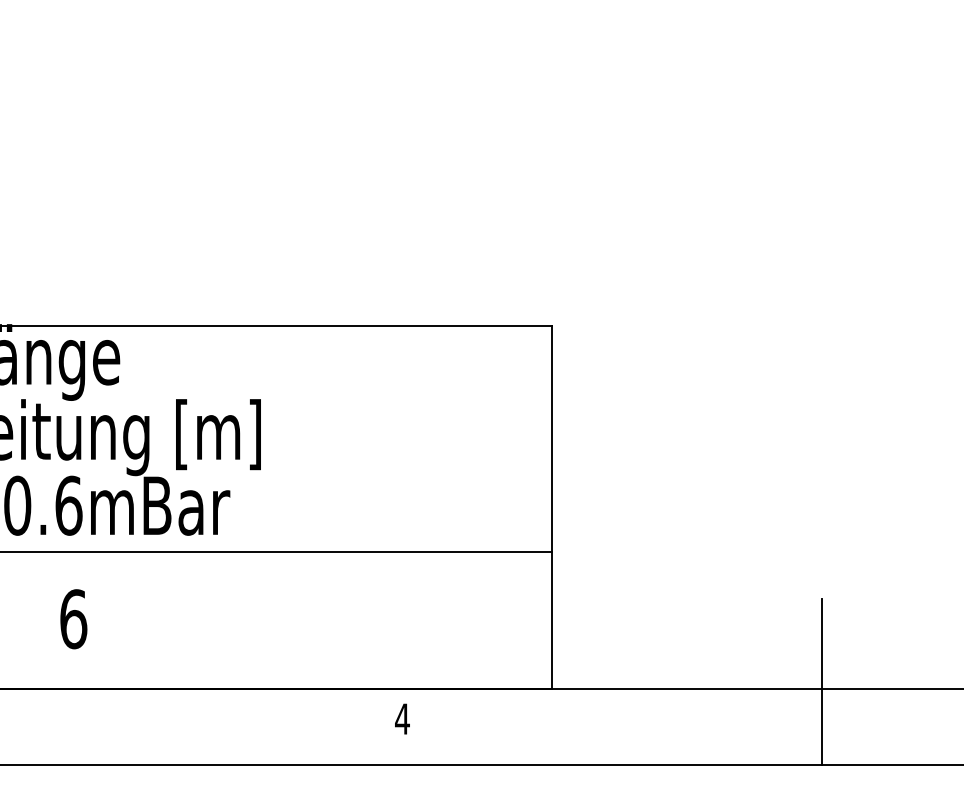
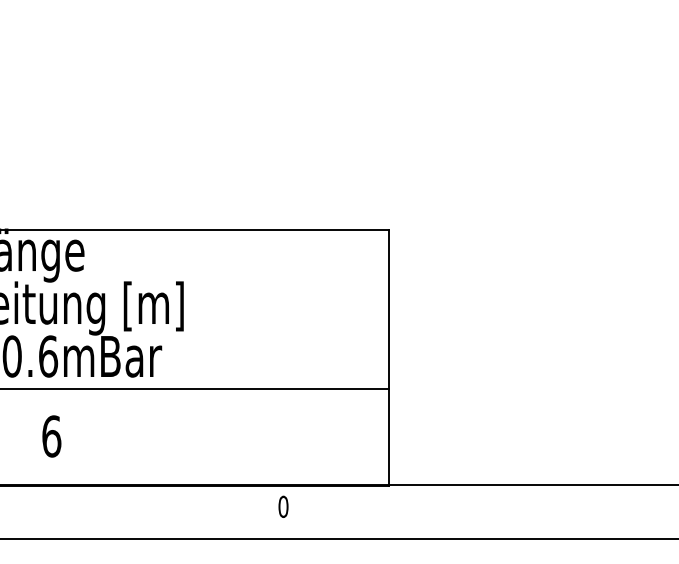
line: (822, 681) -> (579, 480), removed
text: (402, 718) -> (283, 506), 4 -> 0

